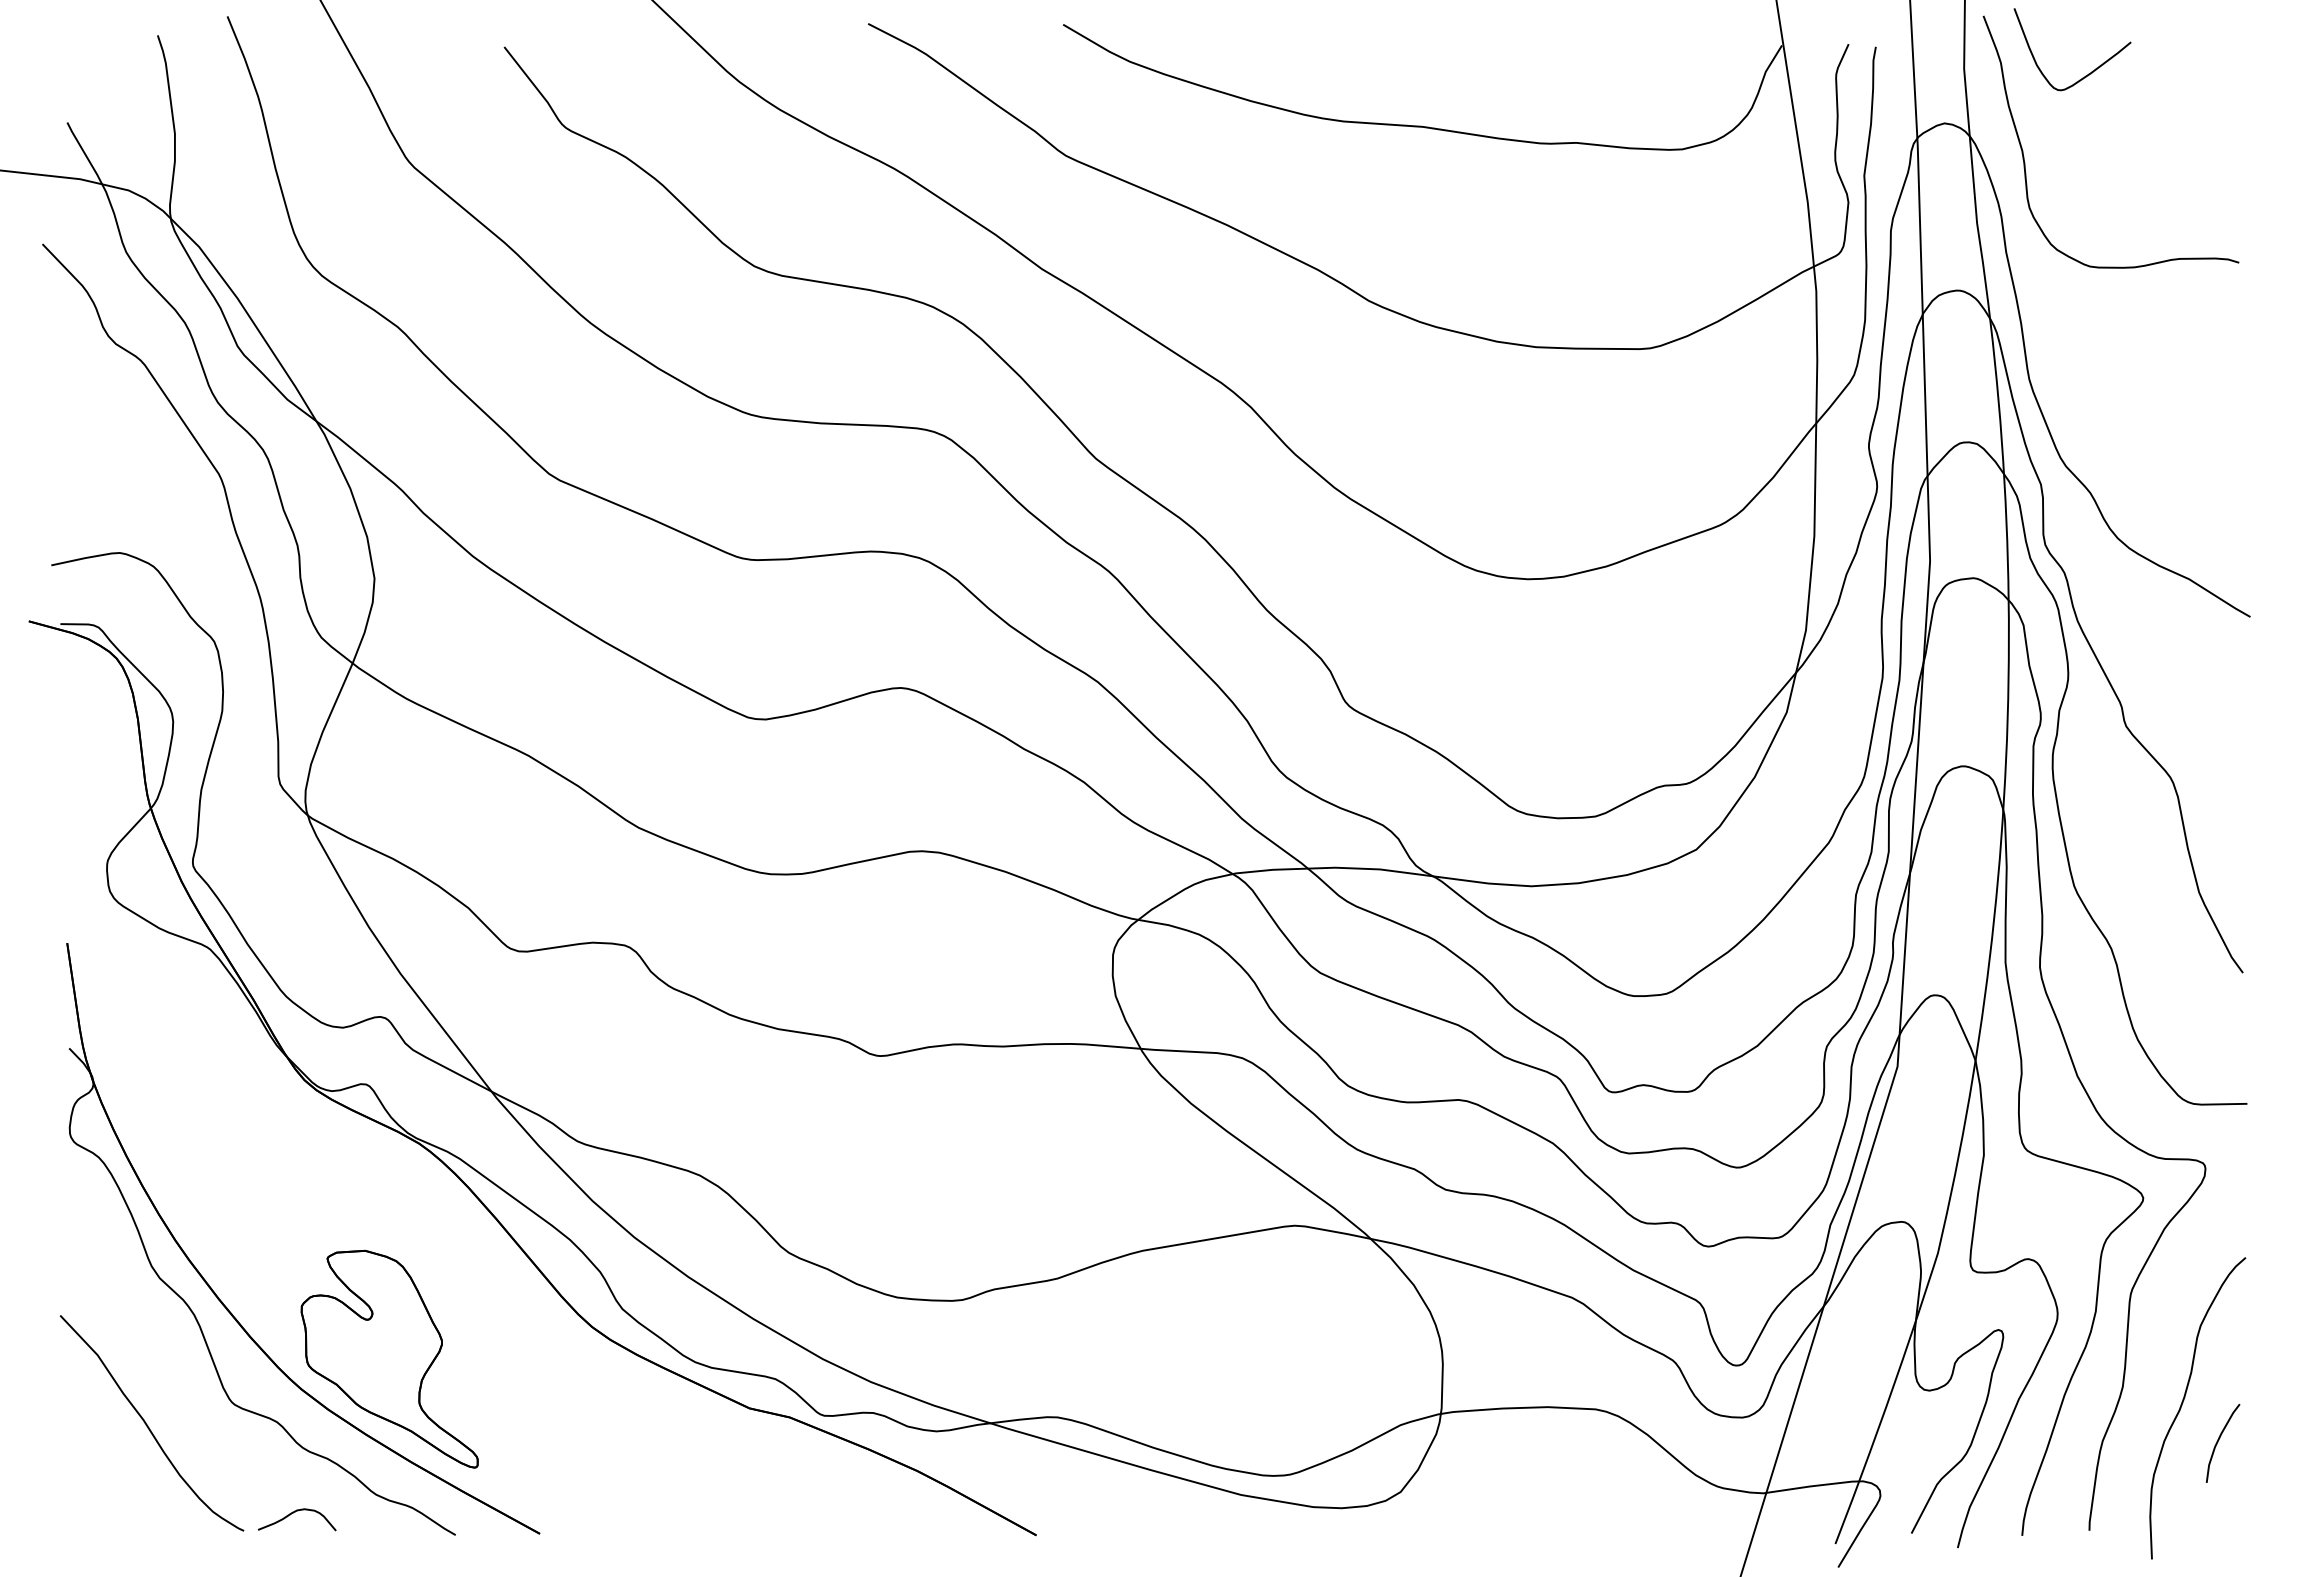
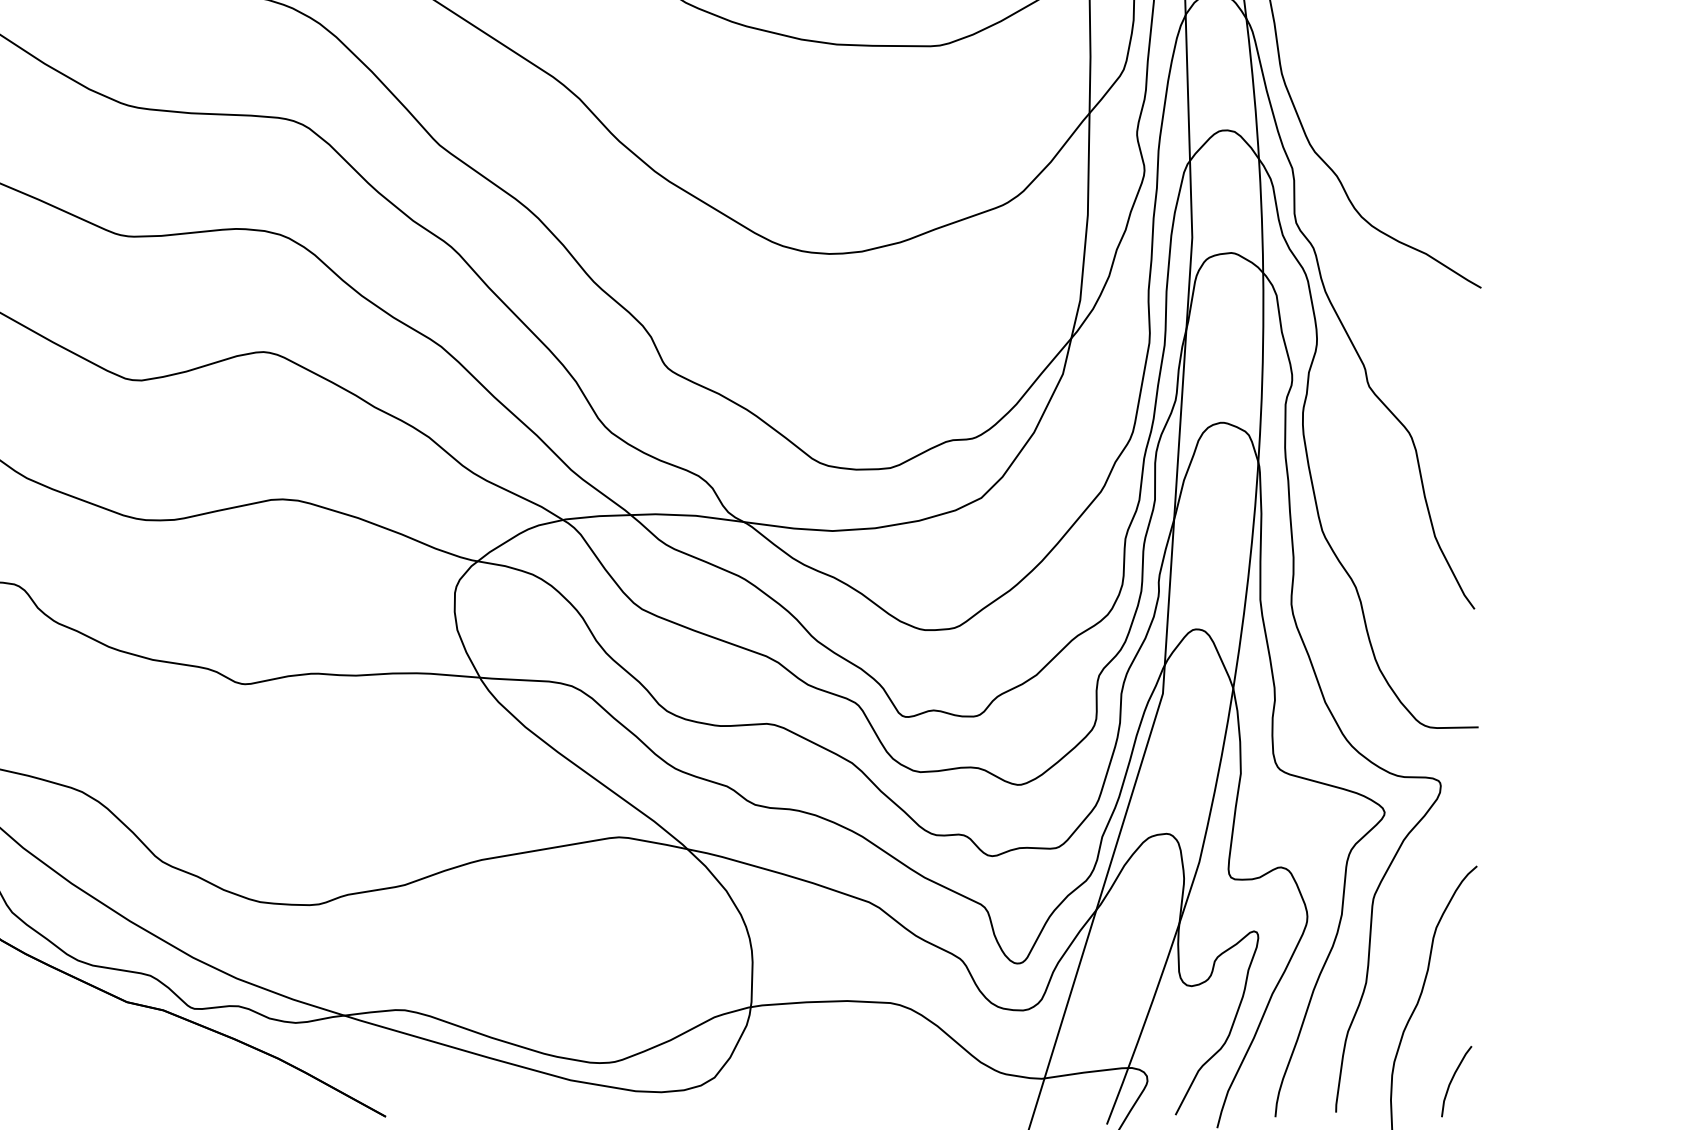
curve: (2219, 1440) -> (1453, 1078), moved

